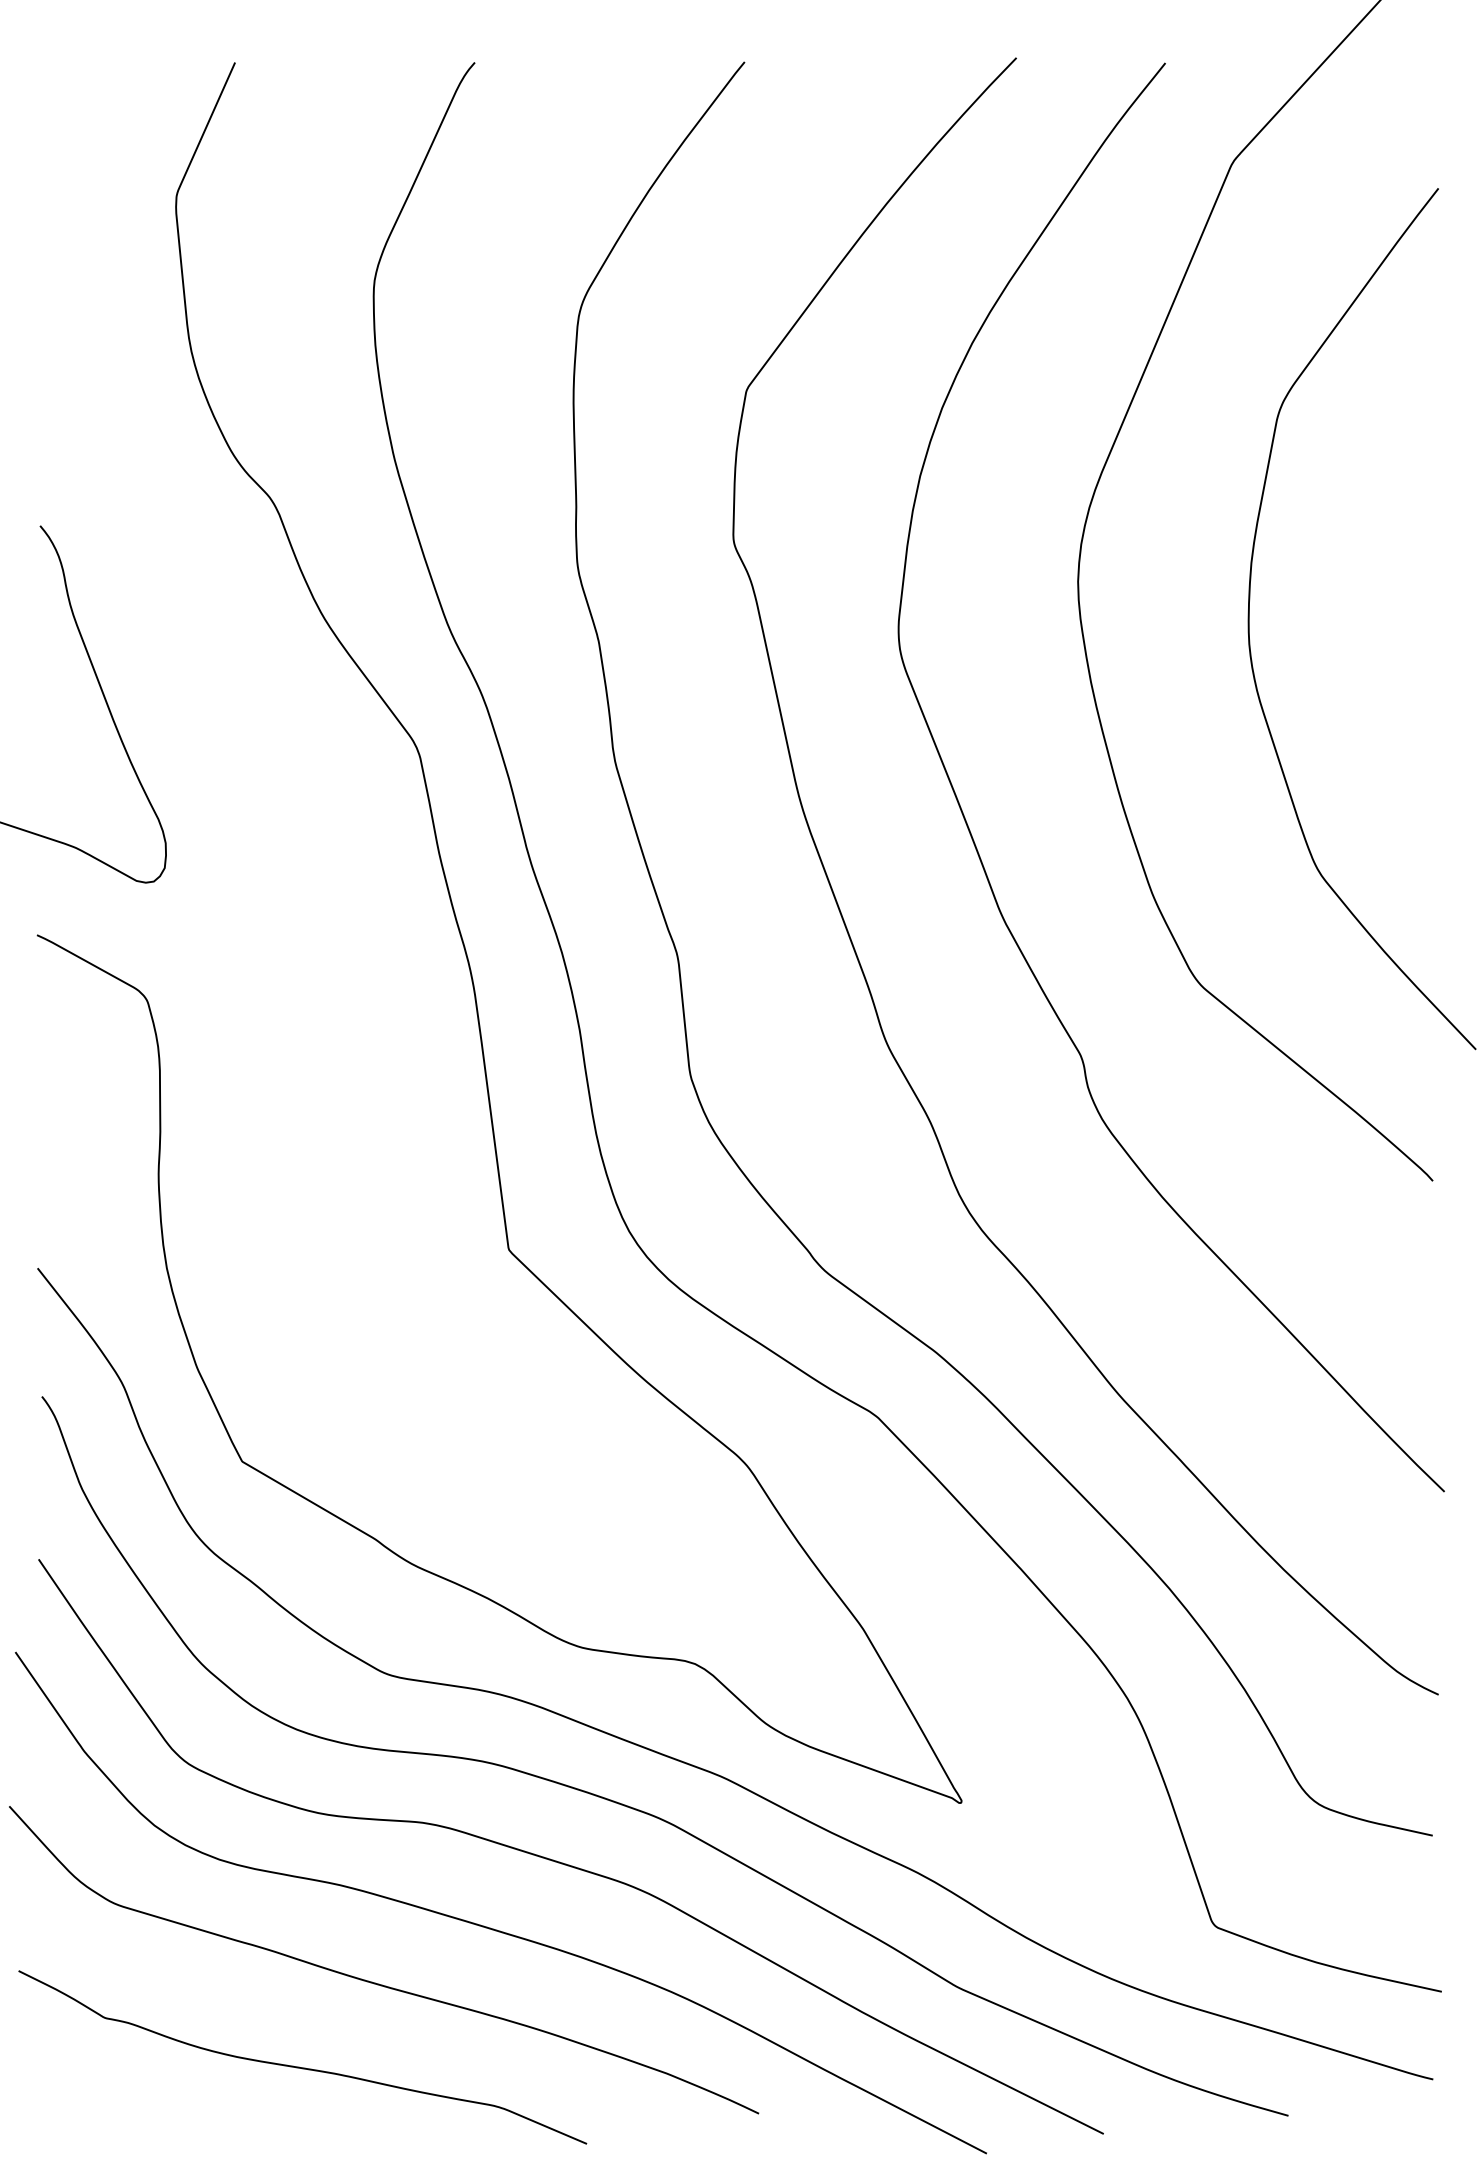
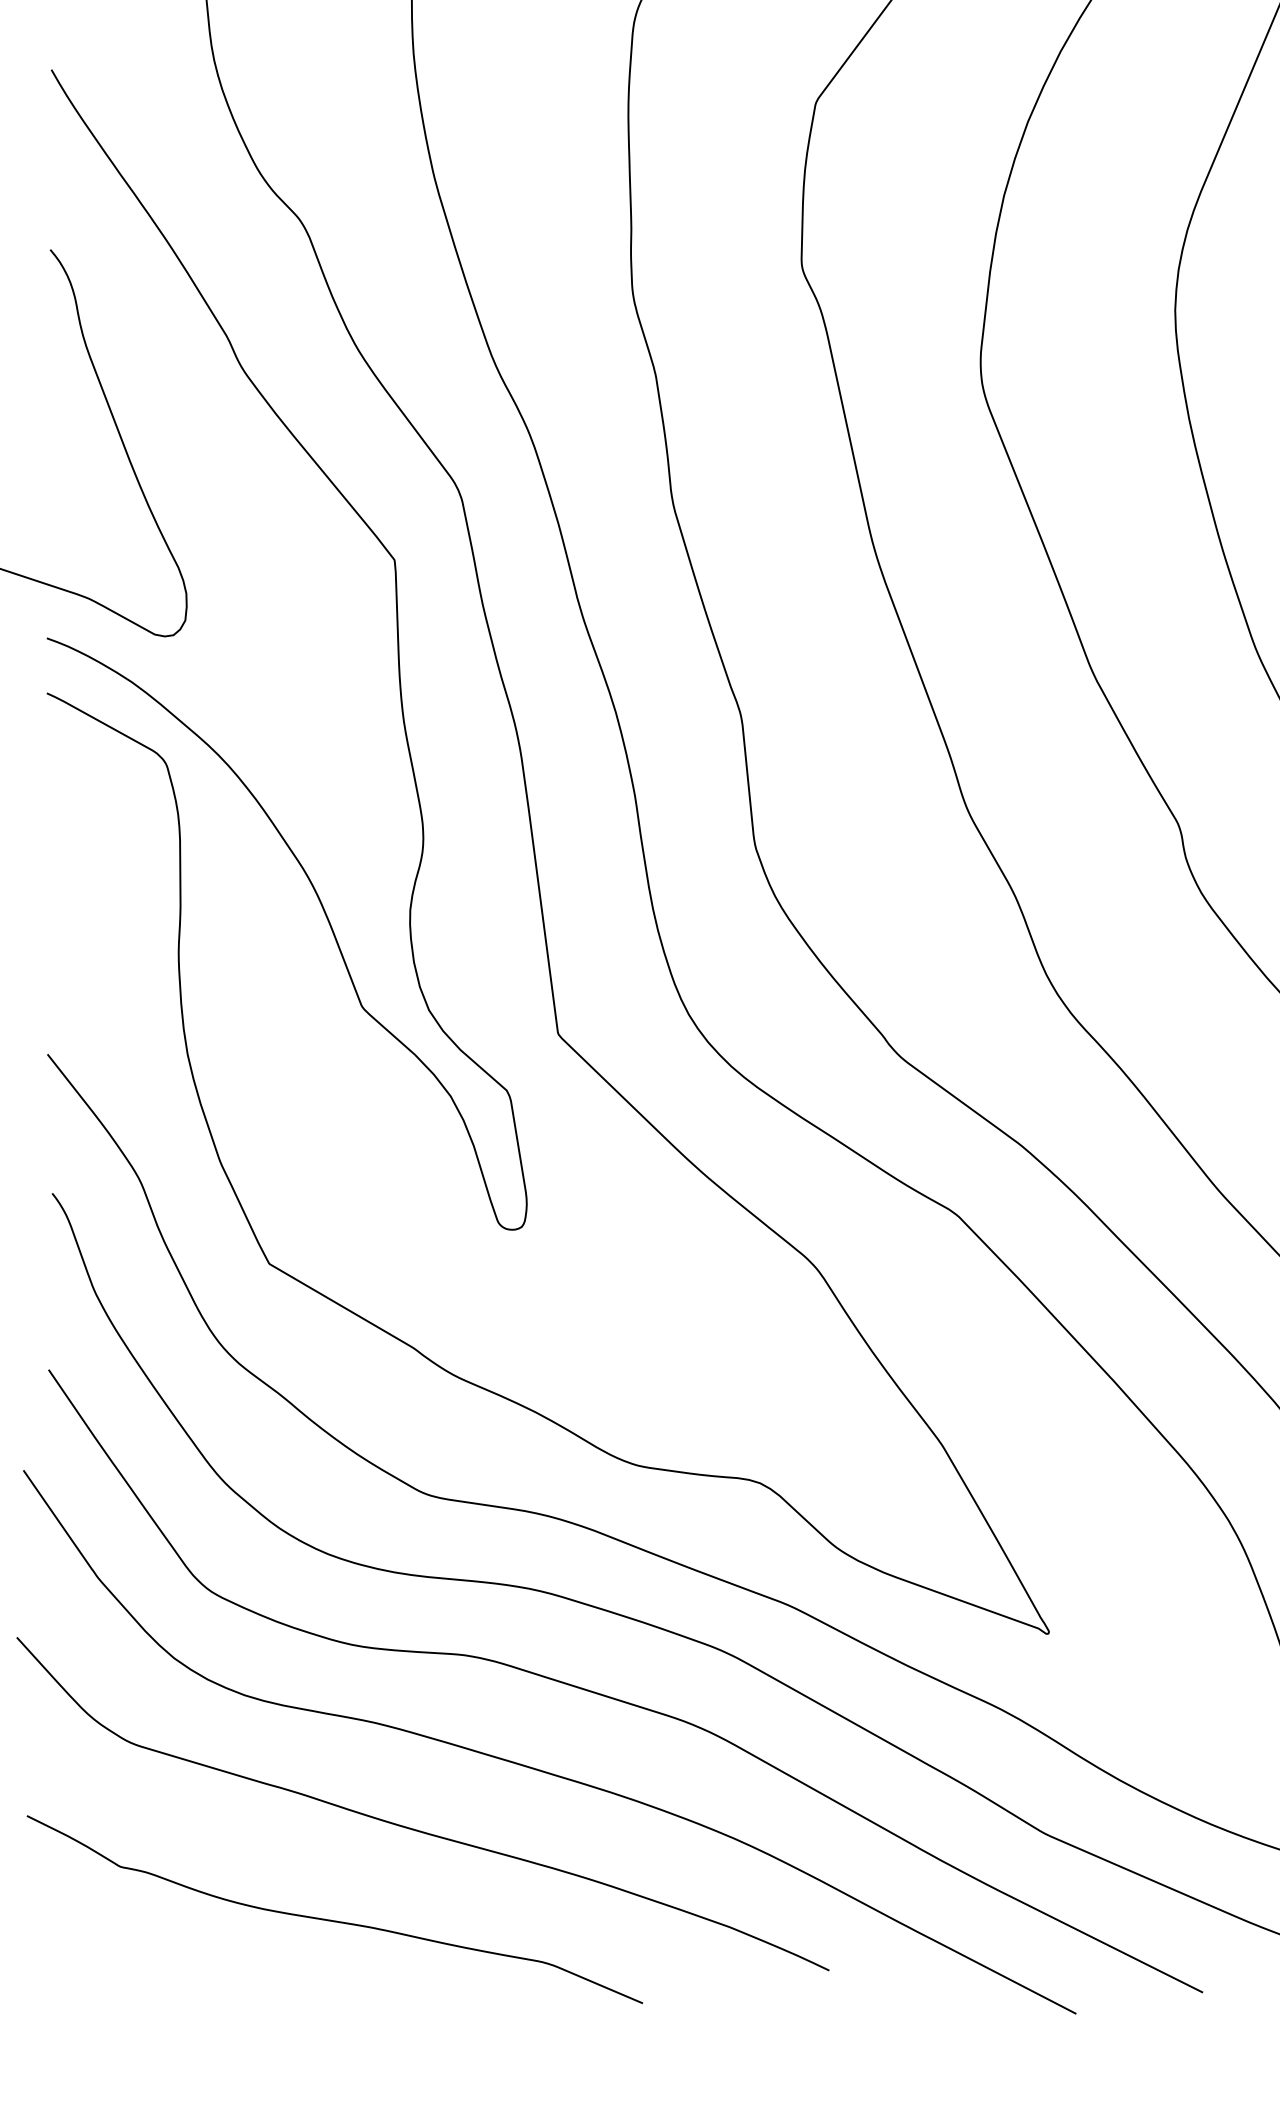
curve: (360, 895) -> (397, 650), added

